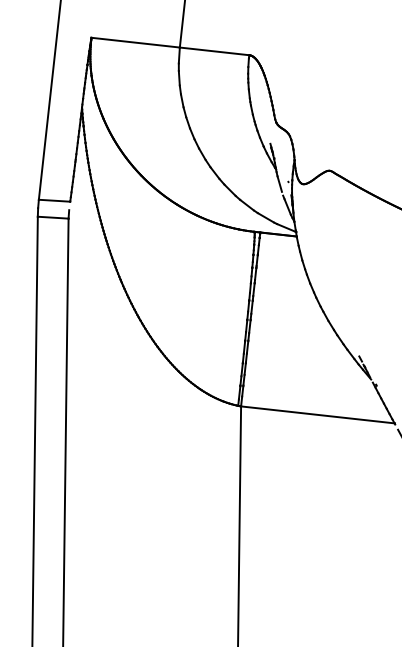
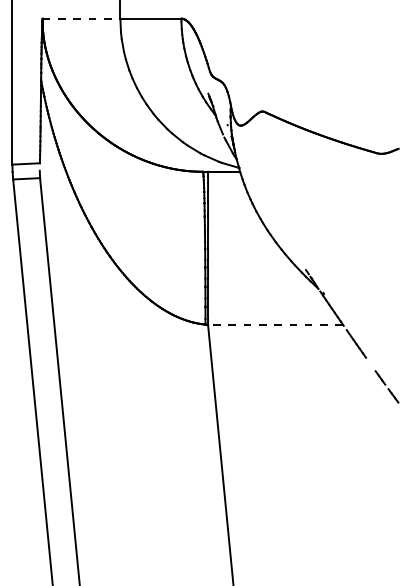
line: (135, 42) -> (81, 18), solid -> dashed
line: (317, 414) -> (275, 324), solid -> dashed

